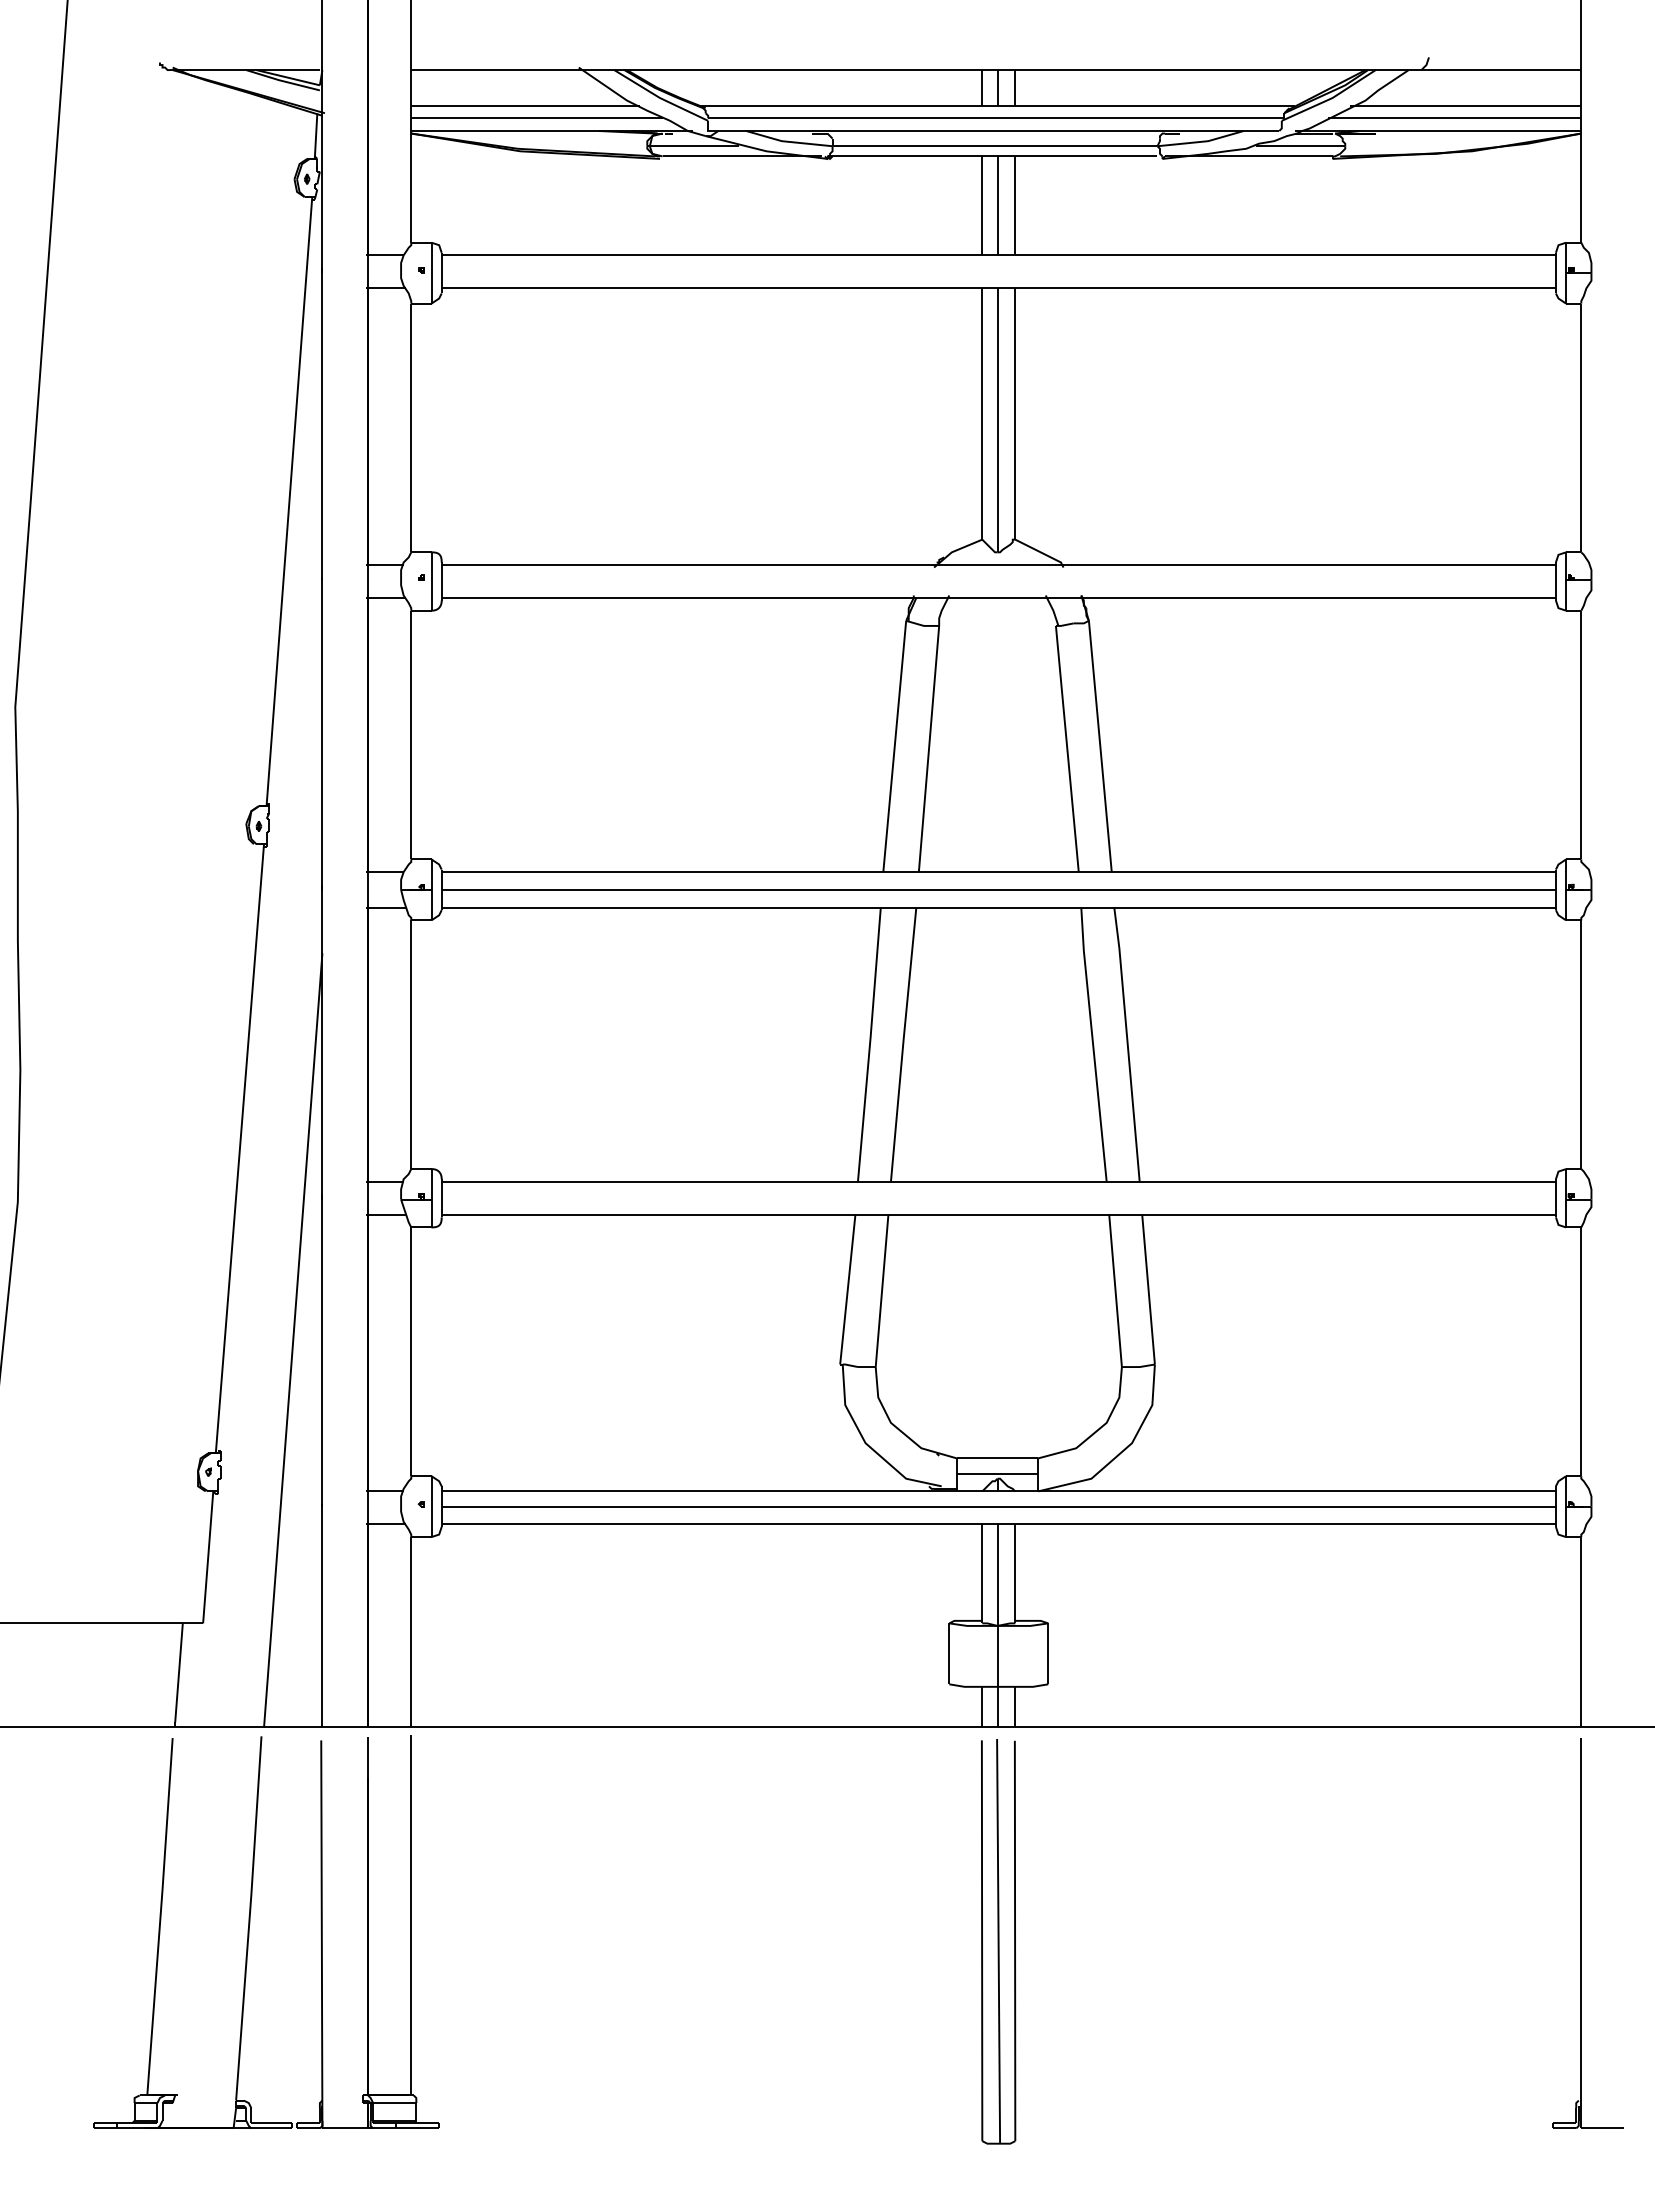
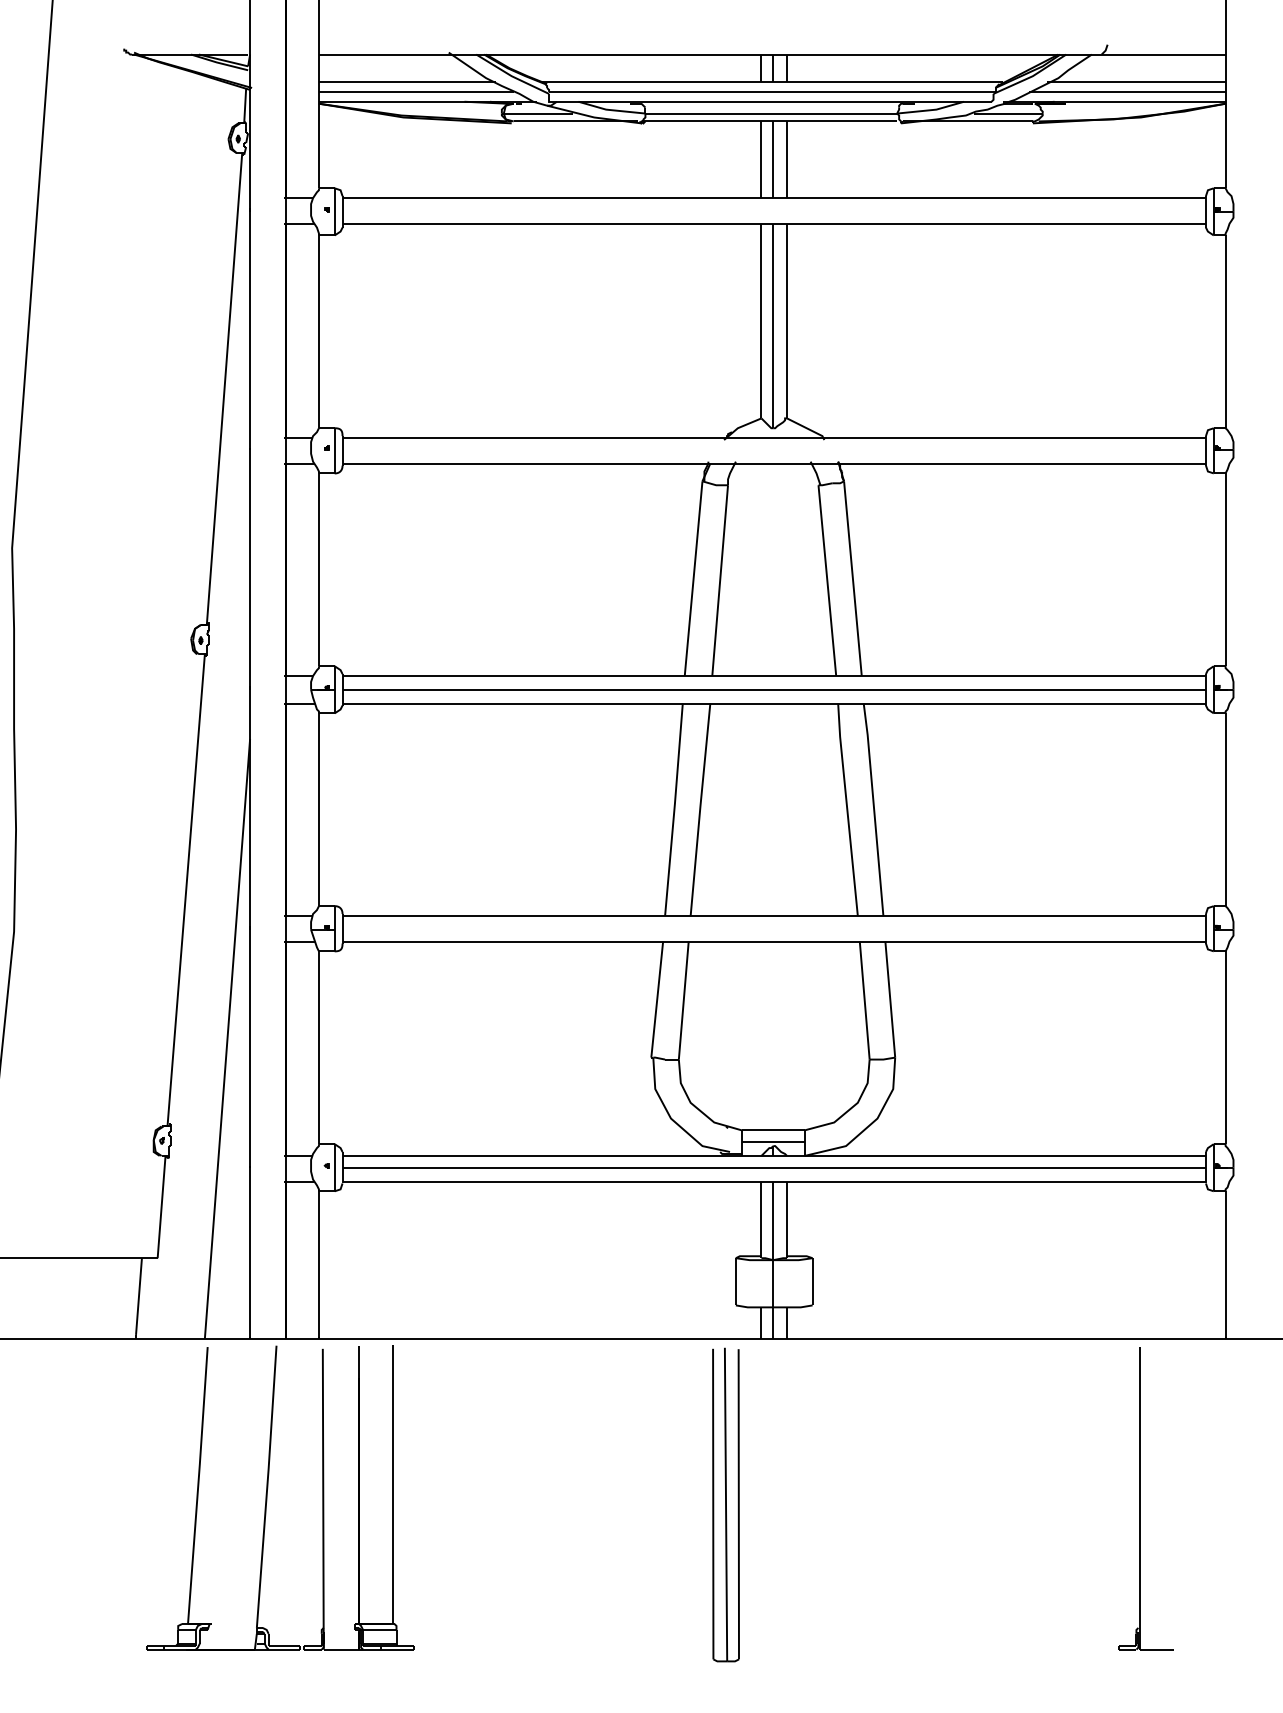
part: (249, 1931) -> (267, 1496), moved
part: (1587, 1933) -> (1145, 1498), moved
part: (998, 1941) -> (725, 1504), moved

